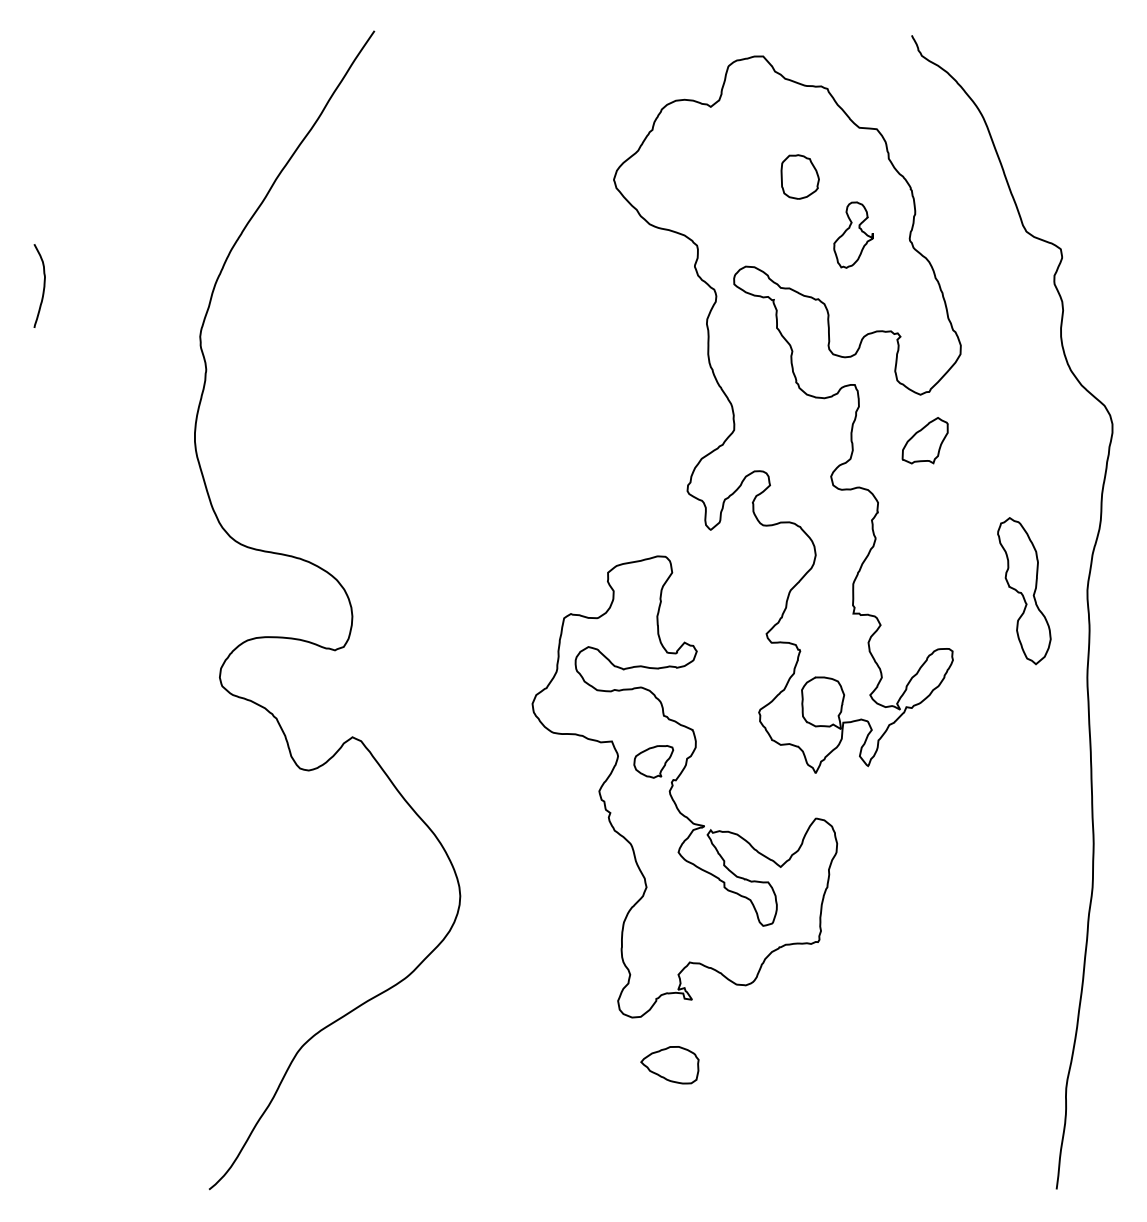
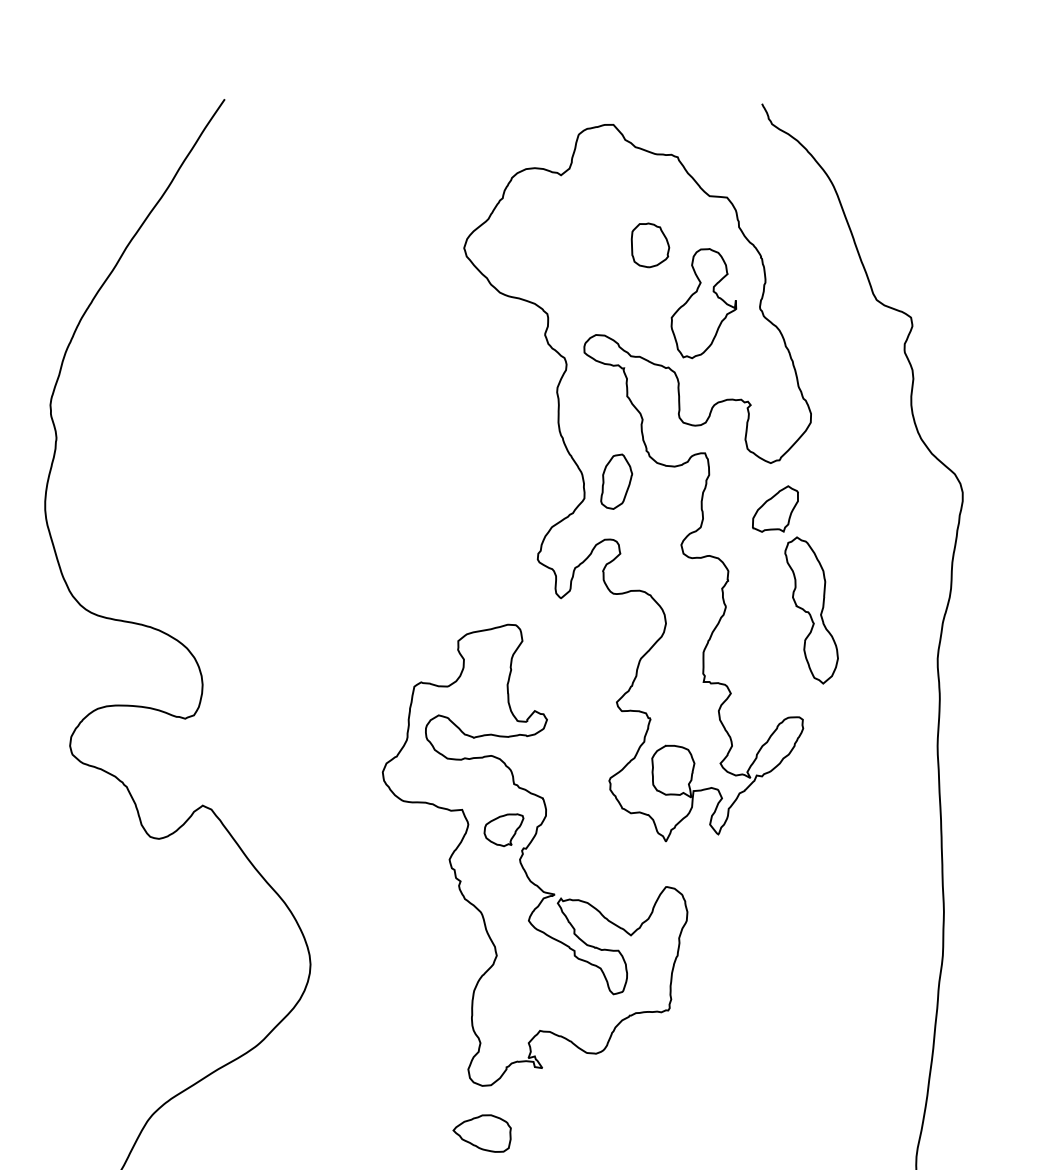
part: (853, 234) -> (703, 302), size x1.67
part: (766, 413) -> (616, 481), added
part: (1024, 591) -> (811, 610), moved
part: (669, 1065) -> (481, 1133), moved

